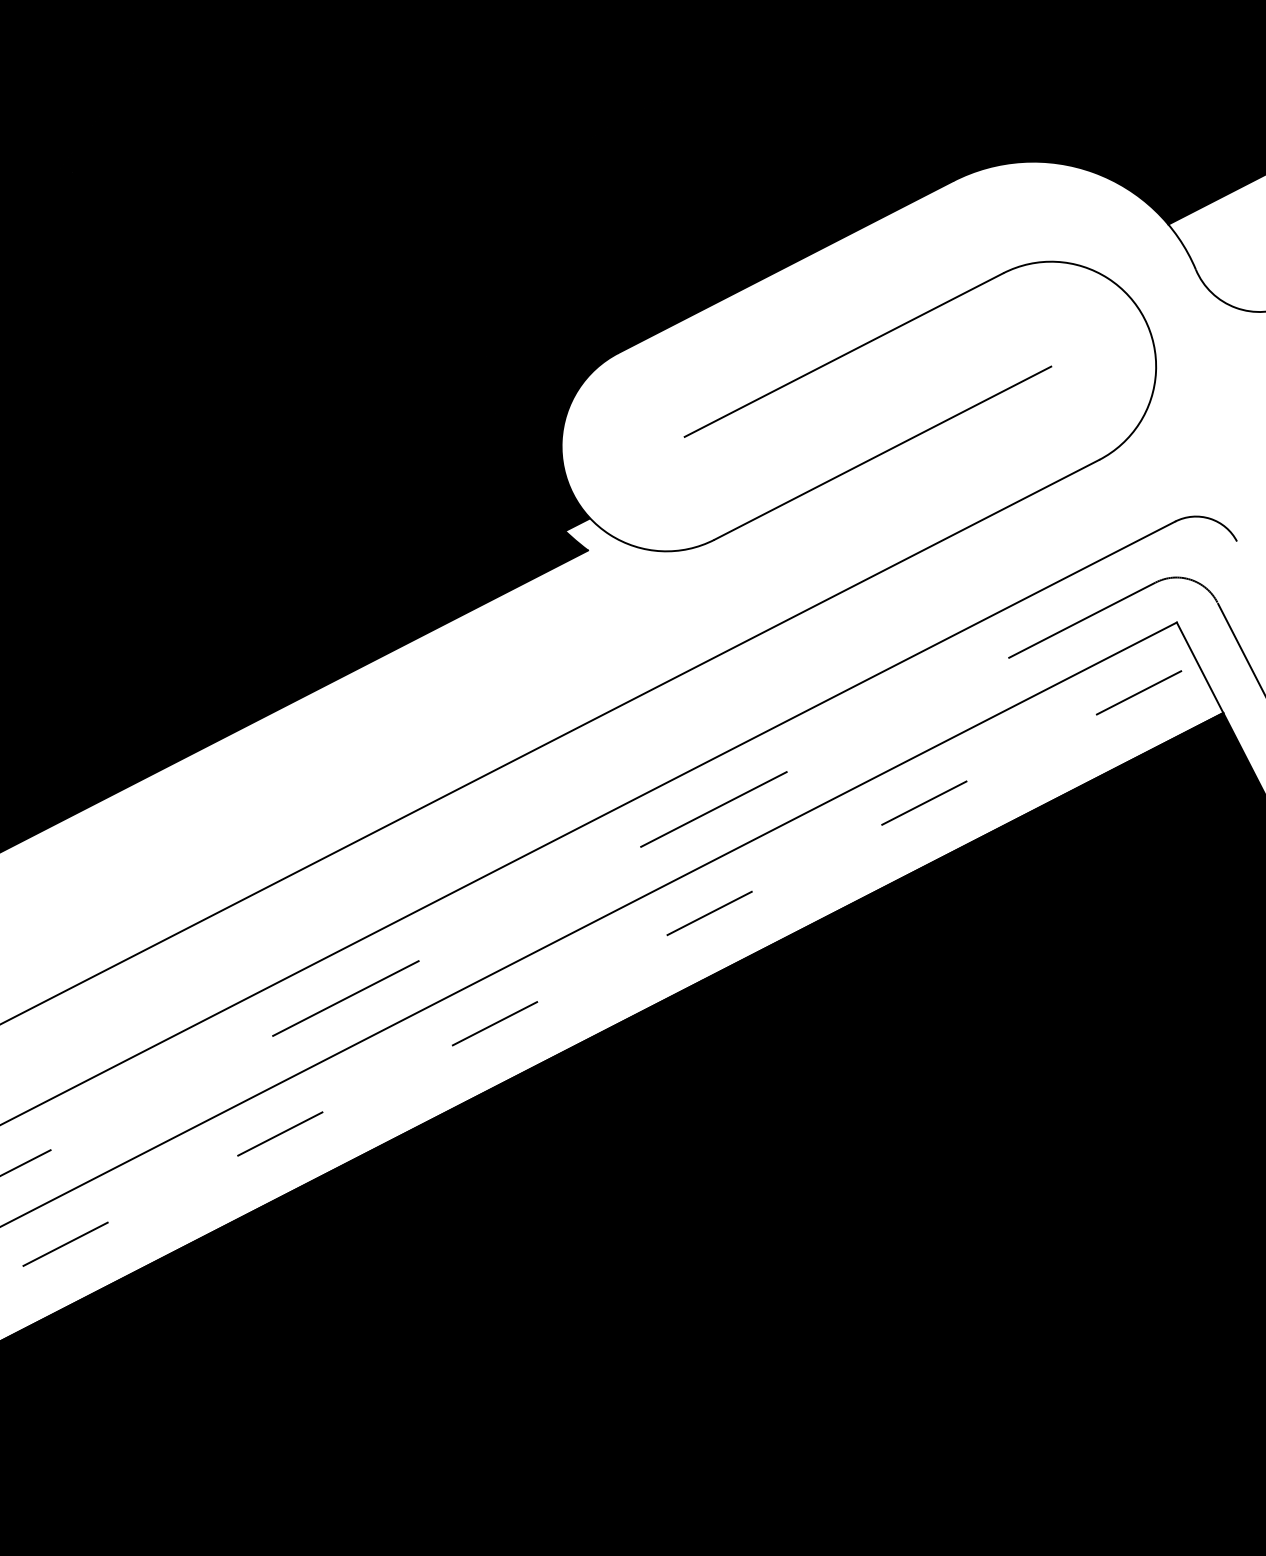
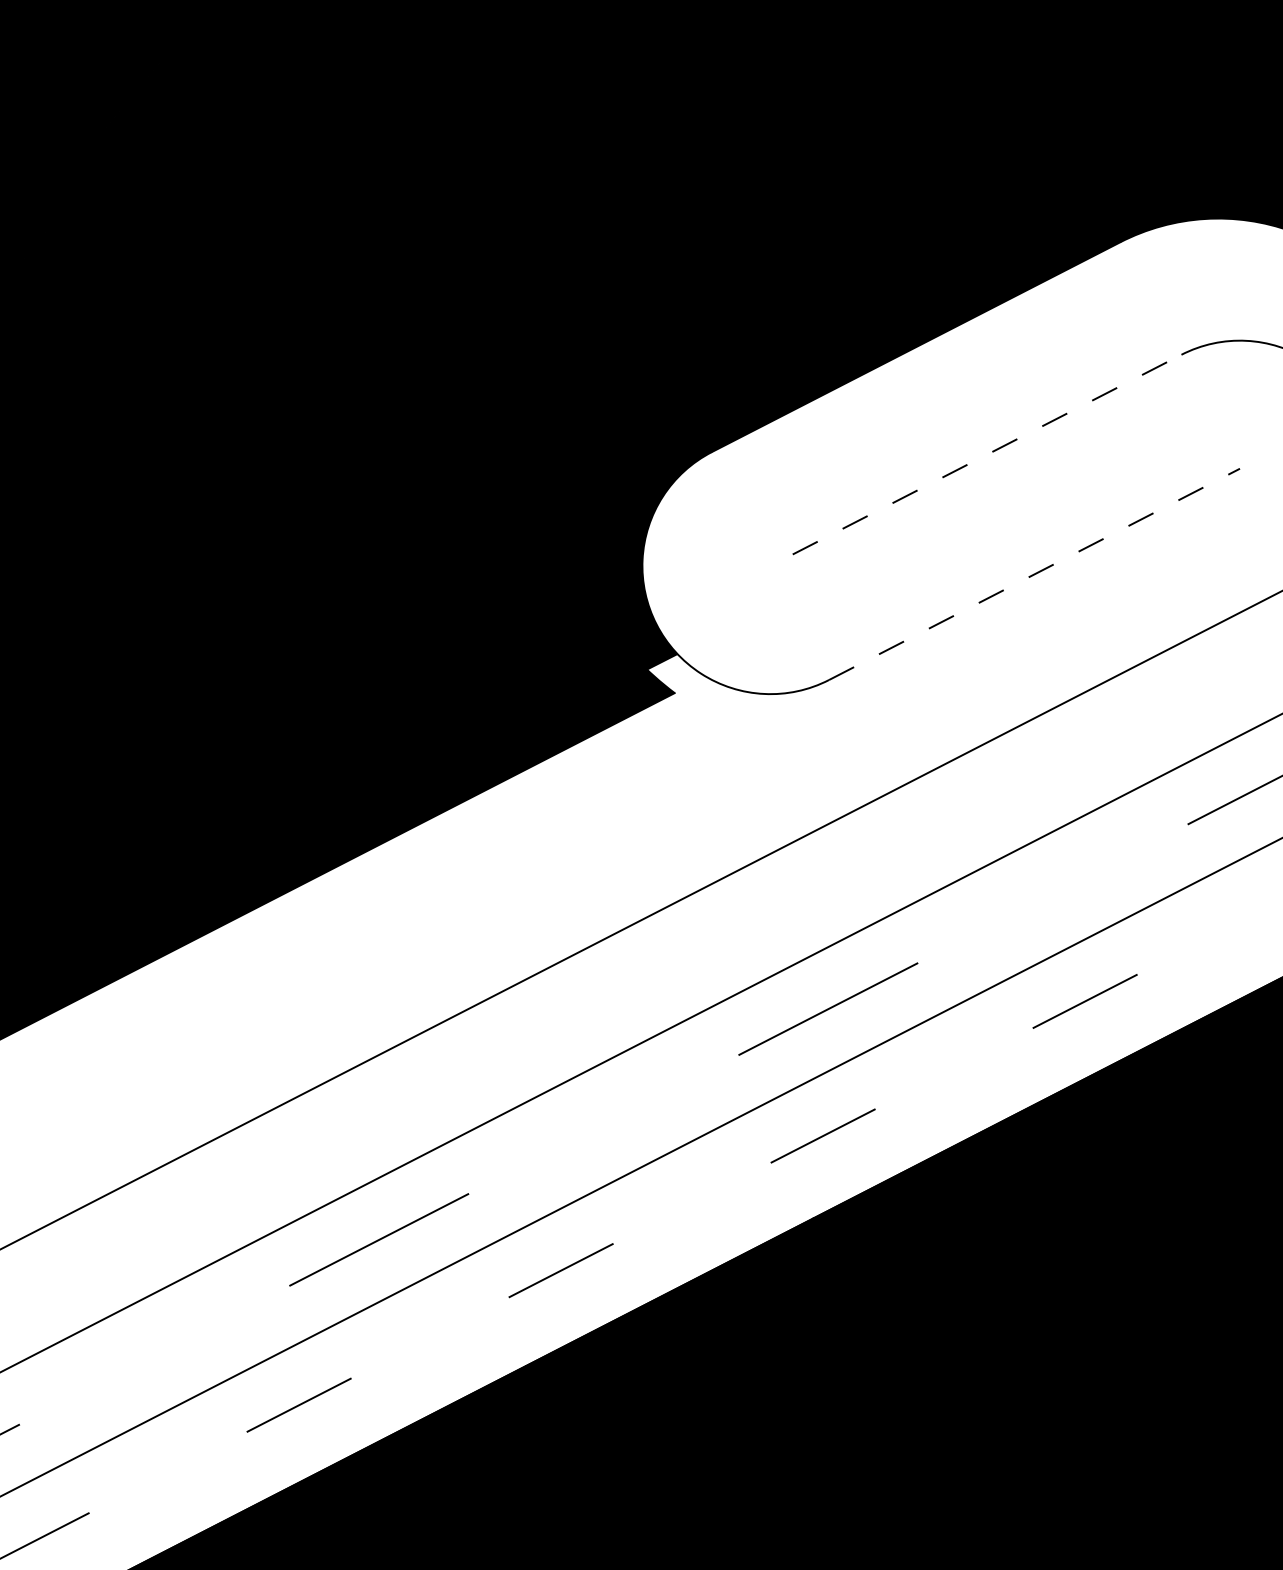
line: (844, 354) -> (987, 453), solid -> dashed
line: (883, 452) -> (1035, 573), solid -> dashed

